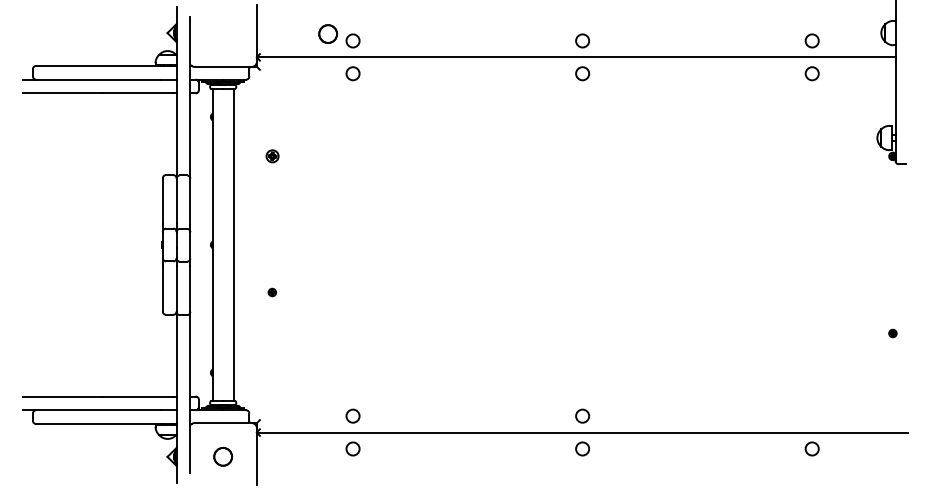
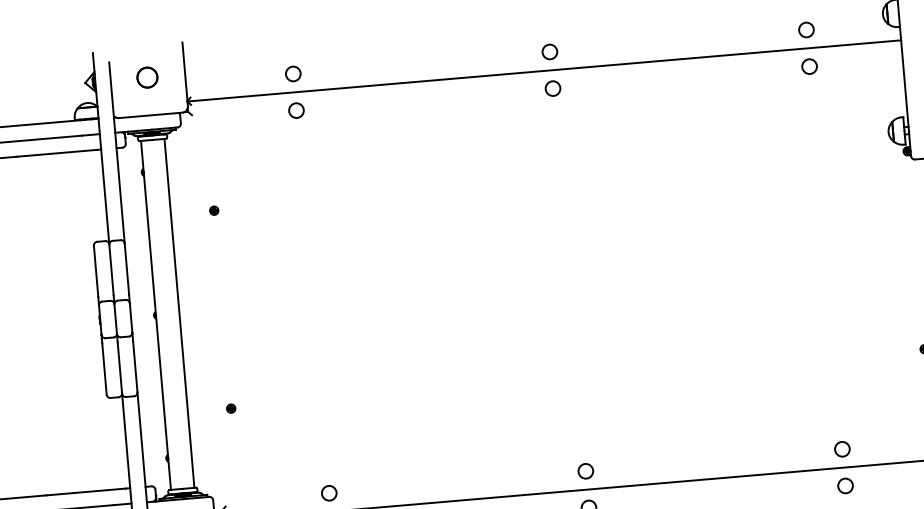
circle: (327, 33) -> (146, 77), moved
part: (271, 156) -> (213, 210), size x0.62
part: (271, 292) -> (230, 408), moved
circle: (811, 415) -> (841, 448), added

